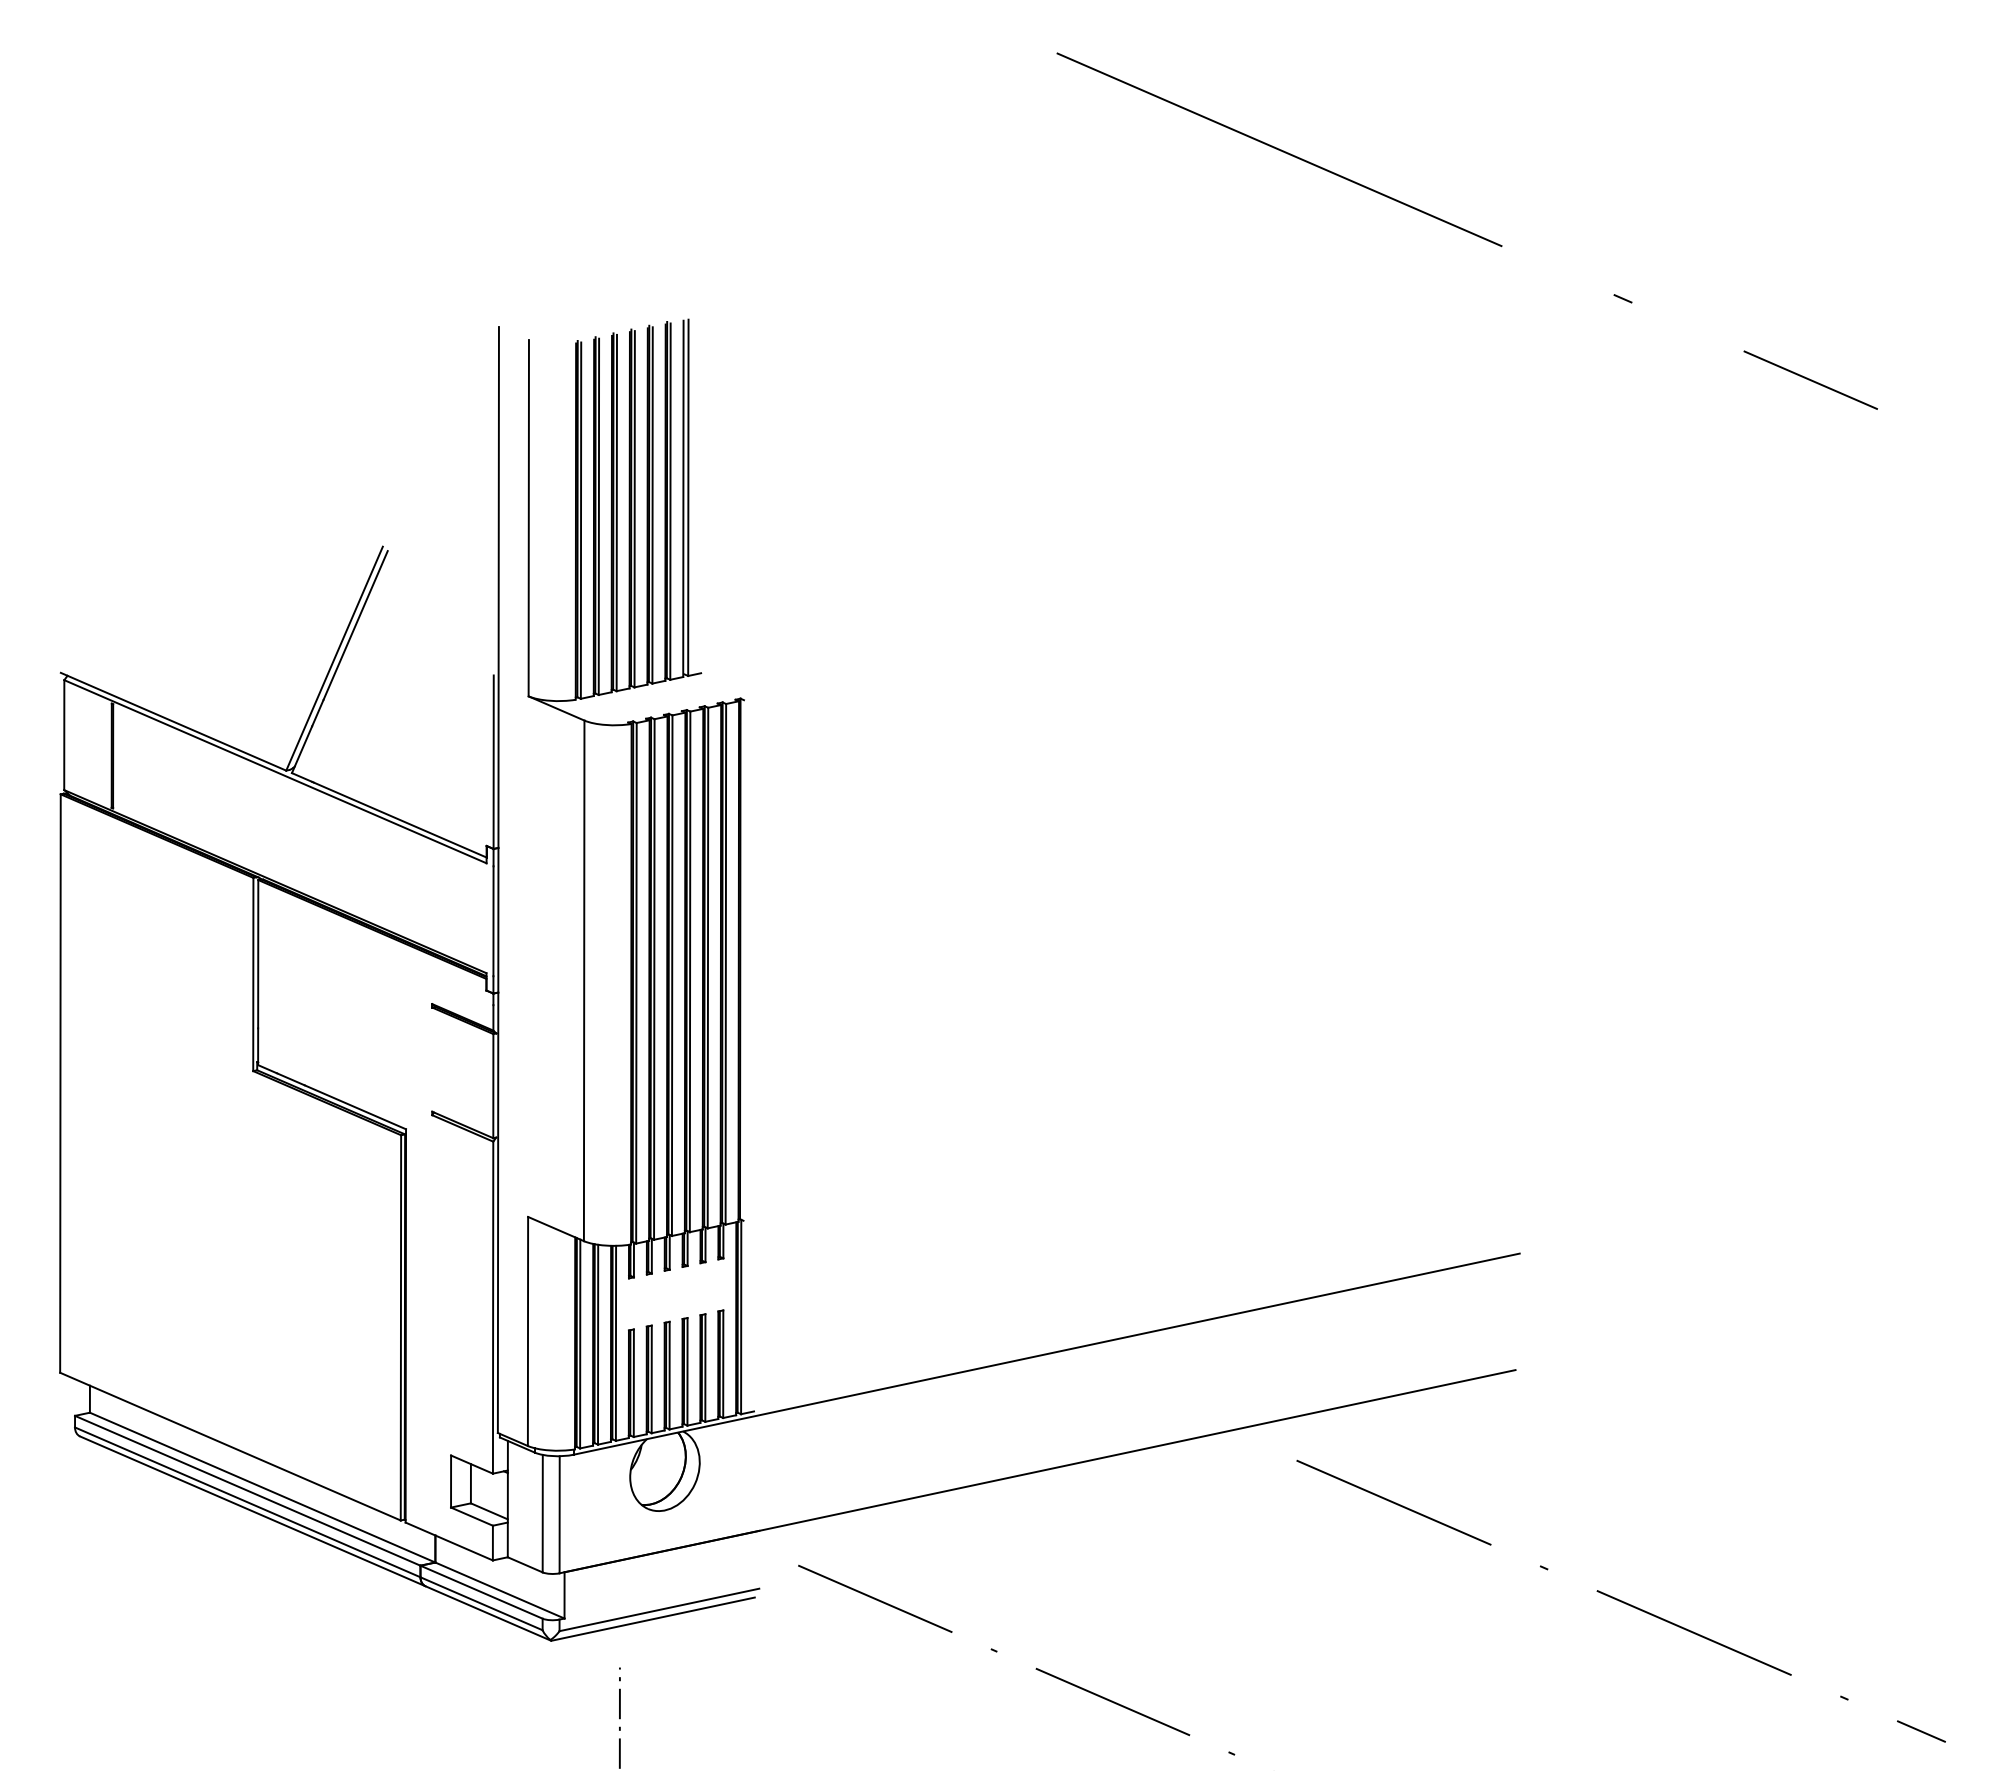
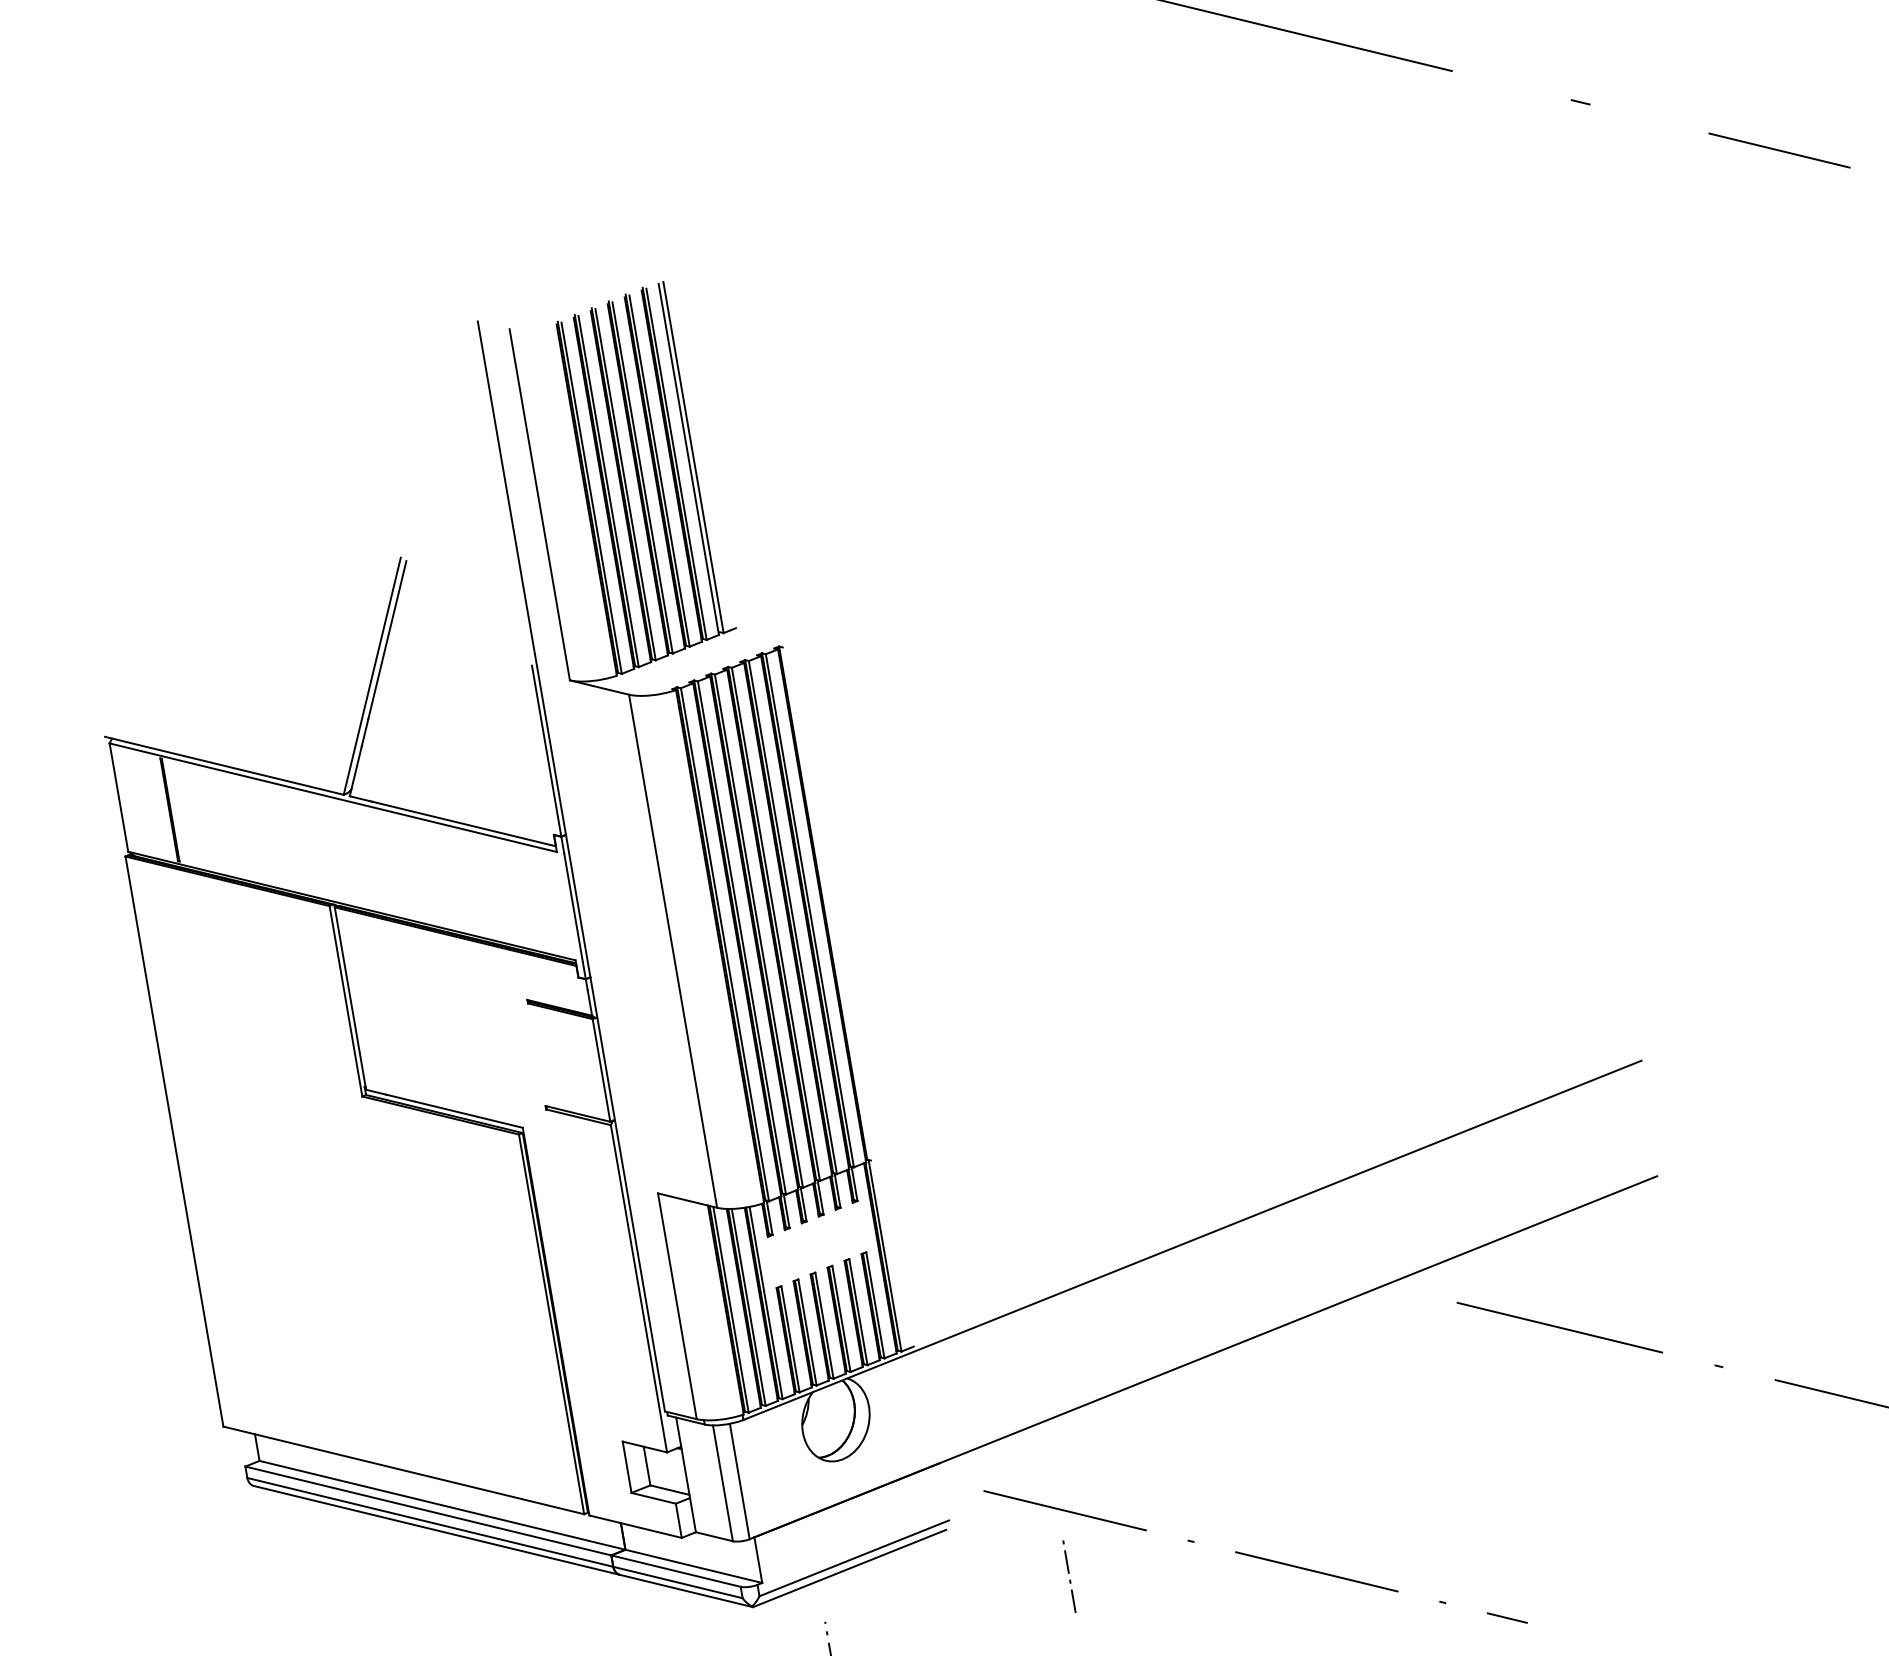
line: (868, 1661) -> (1069, 1573), added

